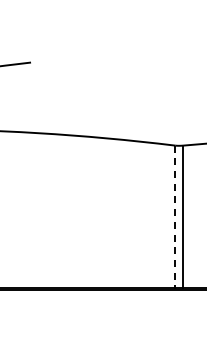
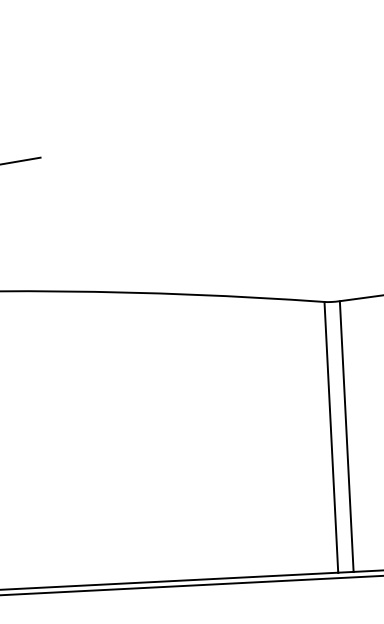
line: (175, 216) -> (331, 437), dashed -> solid

